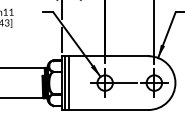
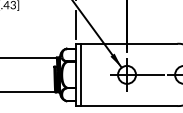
line: (69, 82) -> (85, 74), removed

